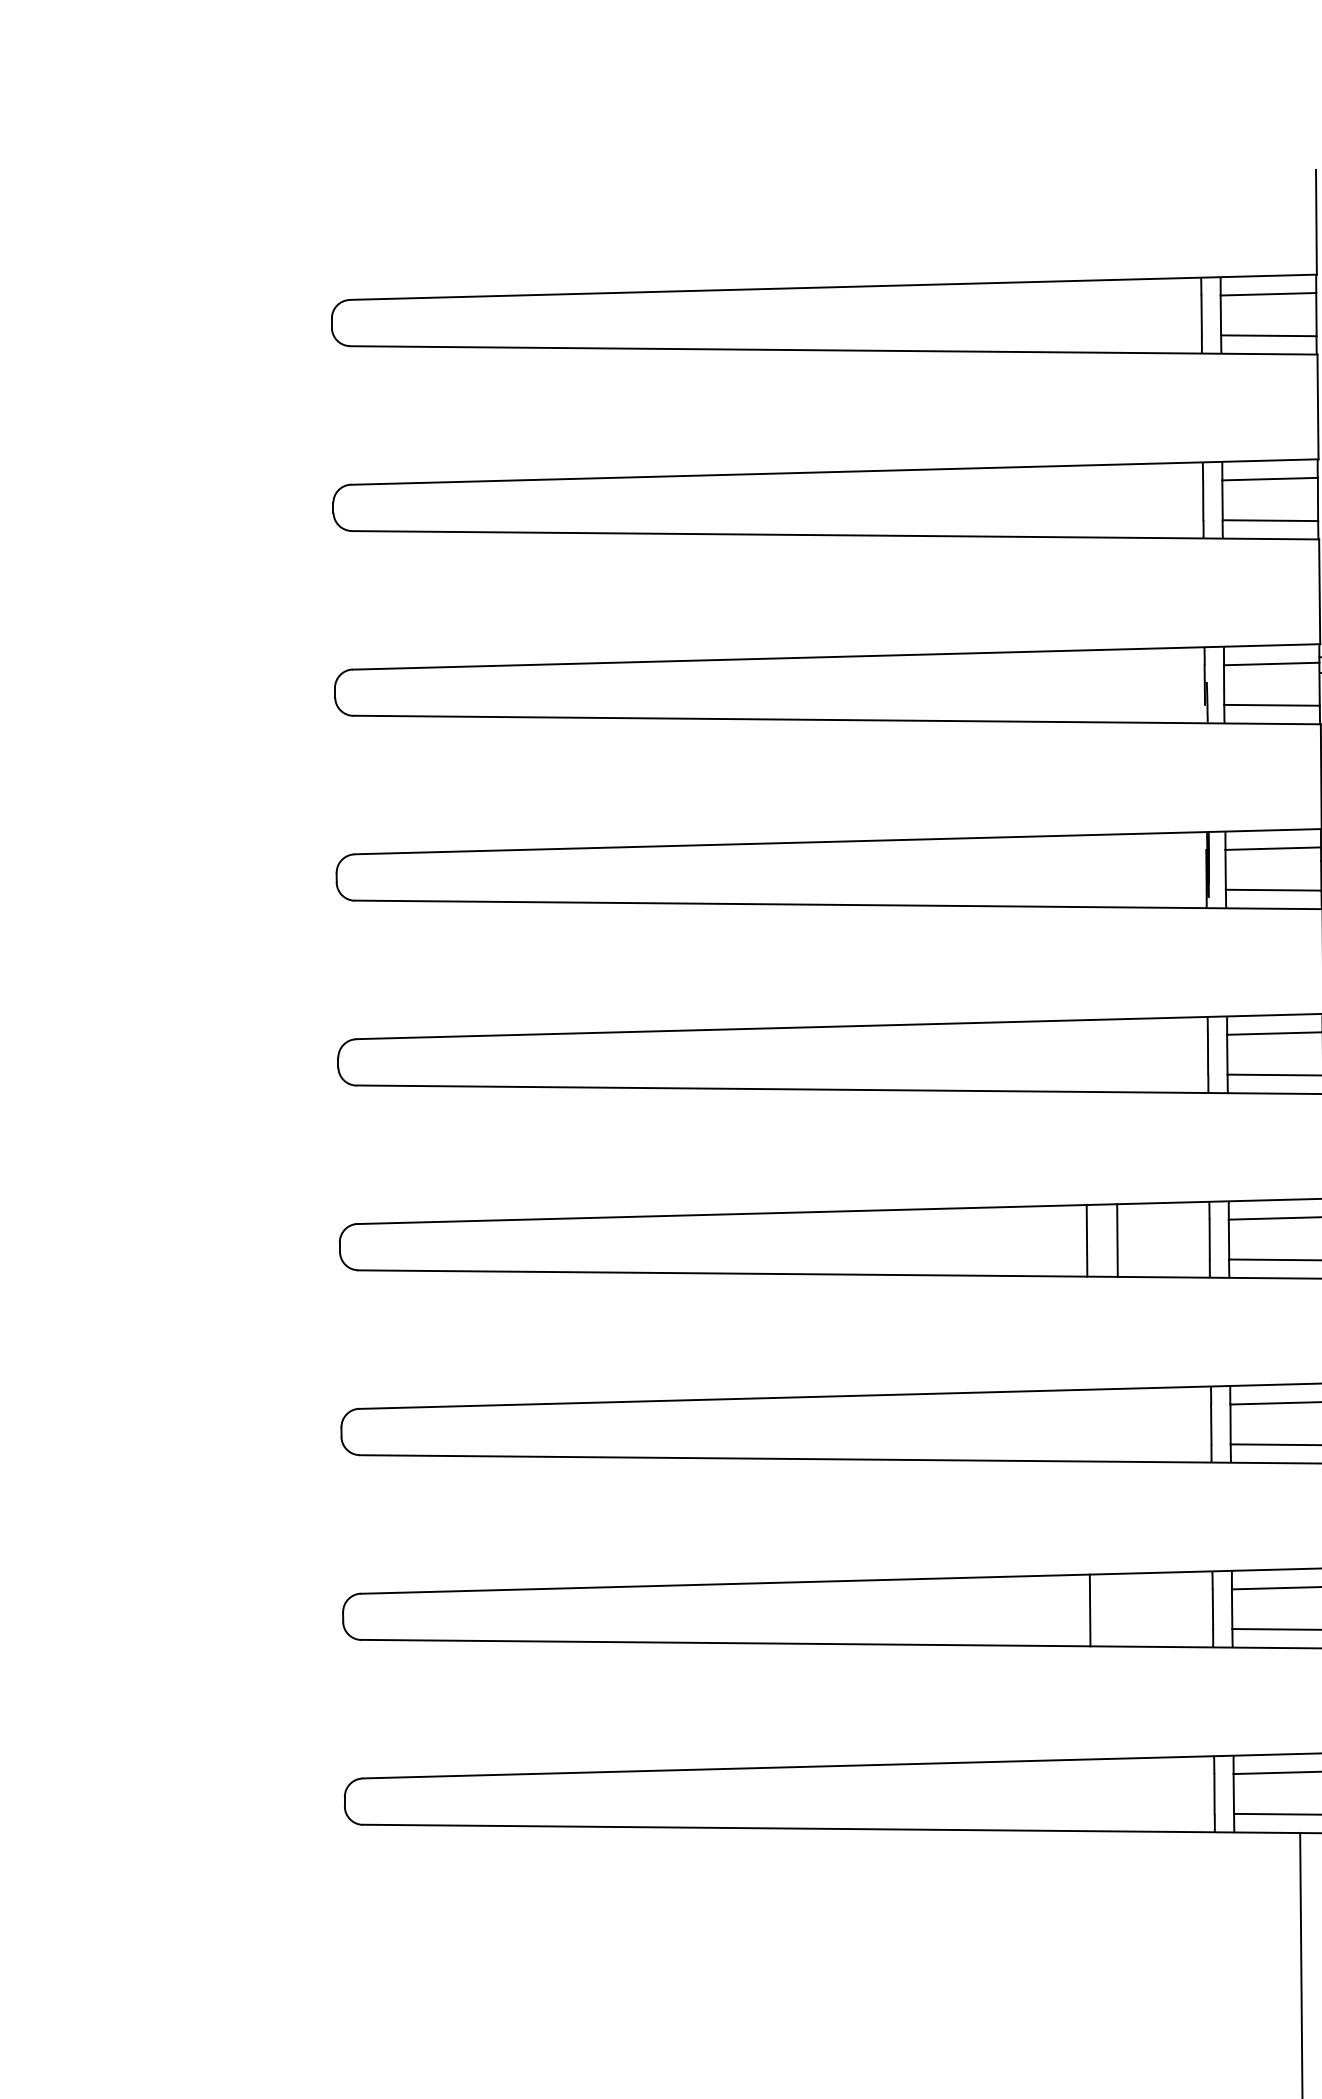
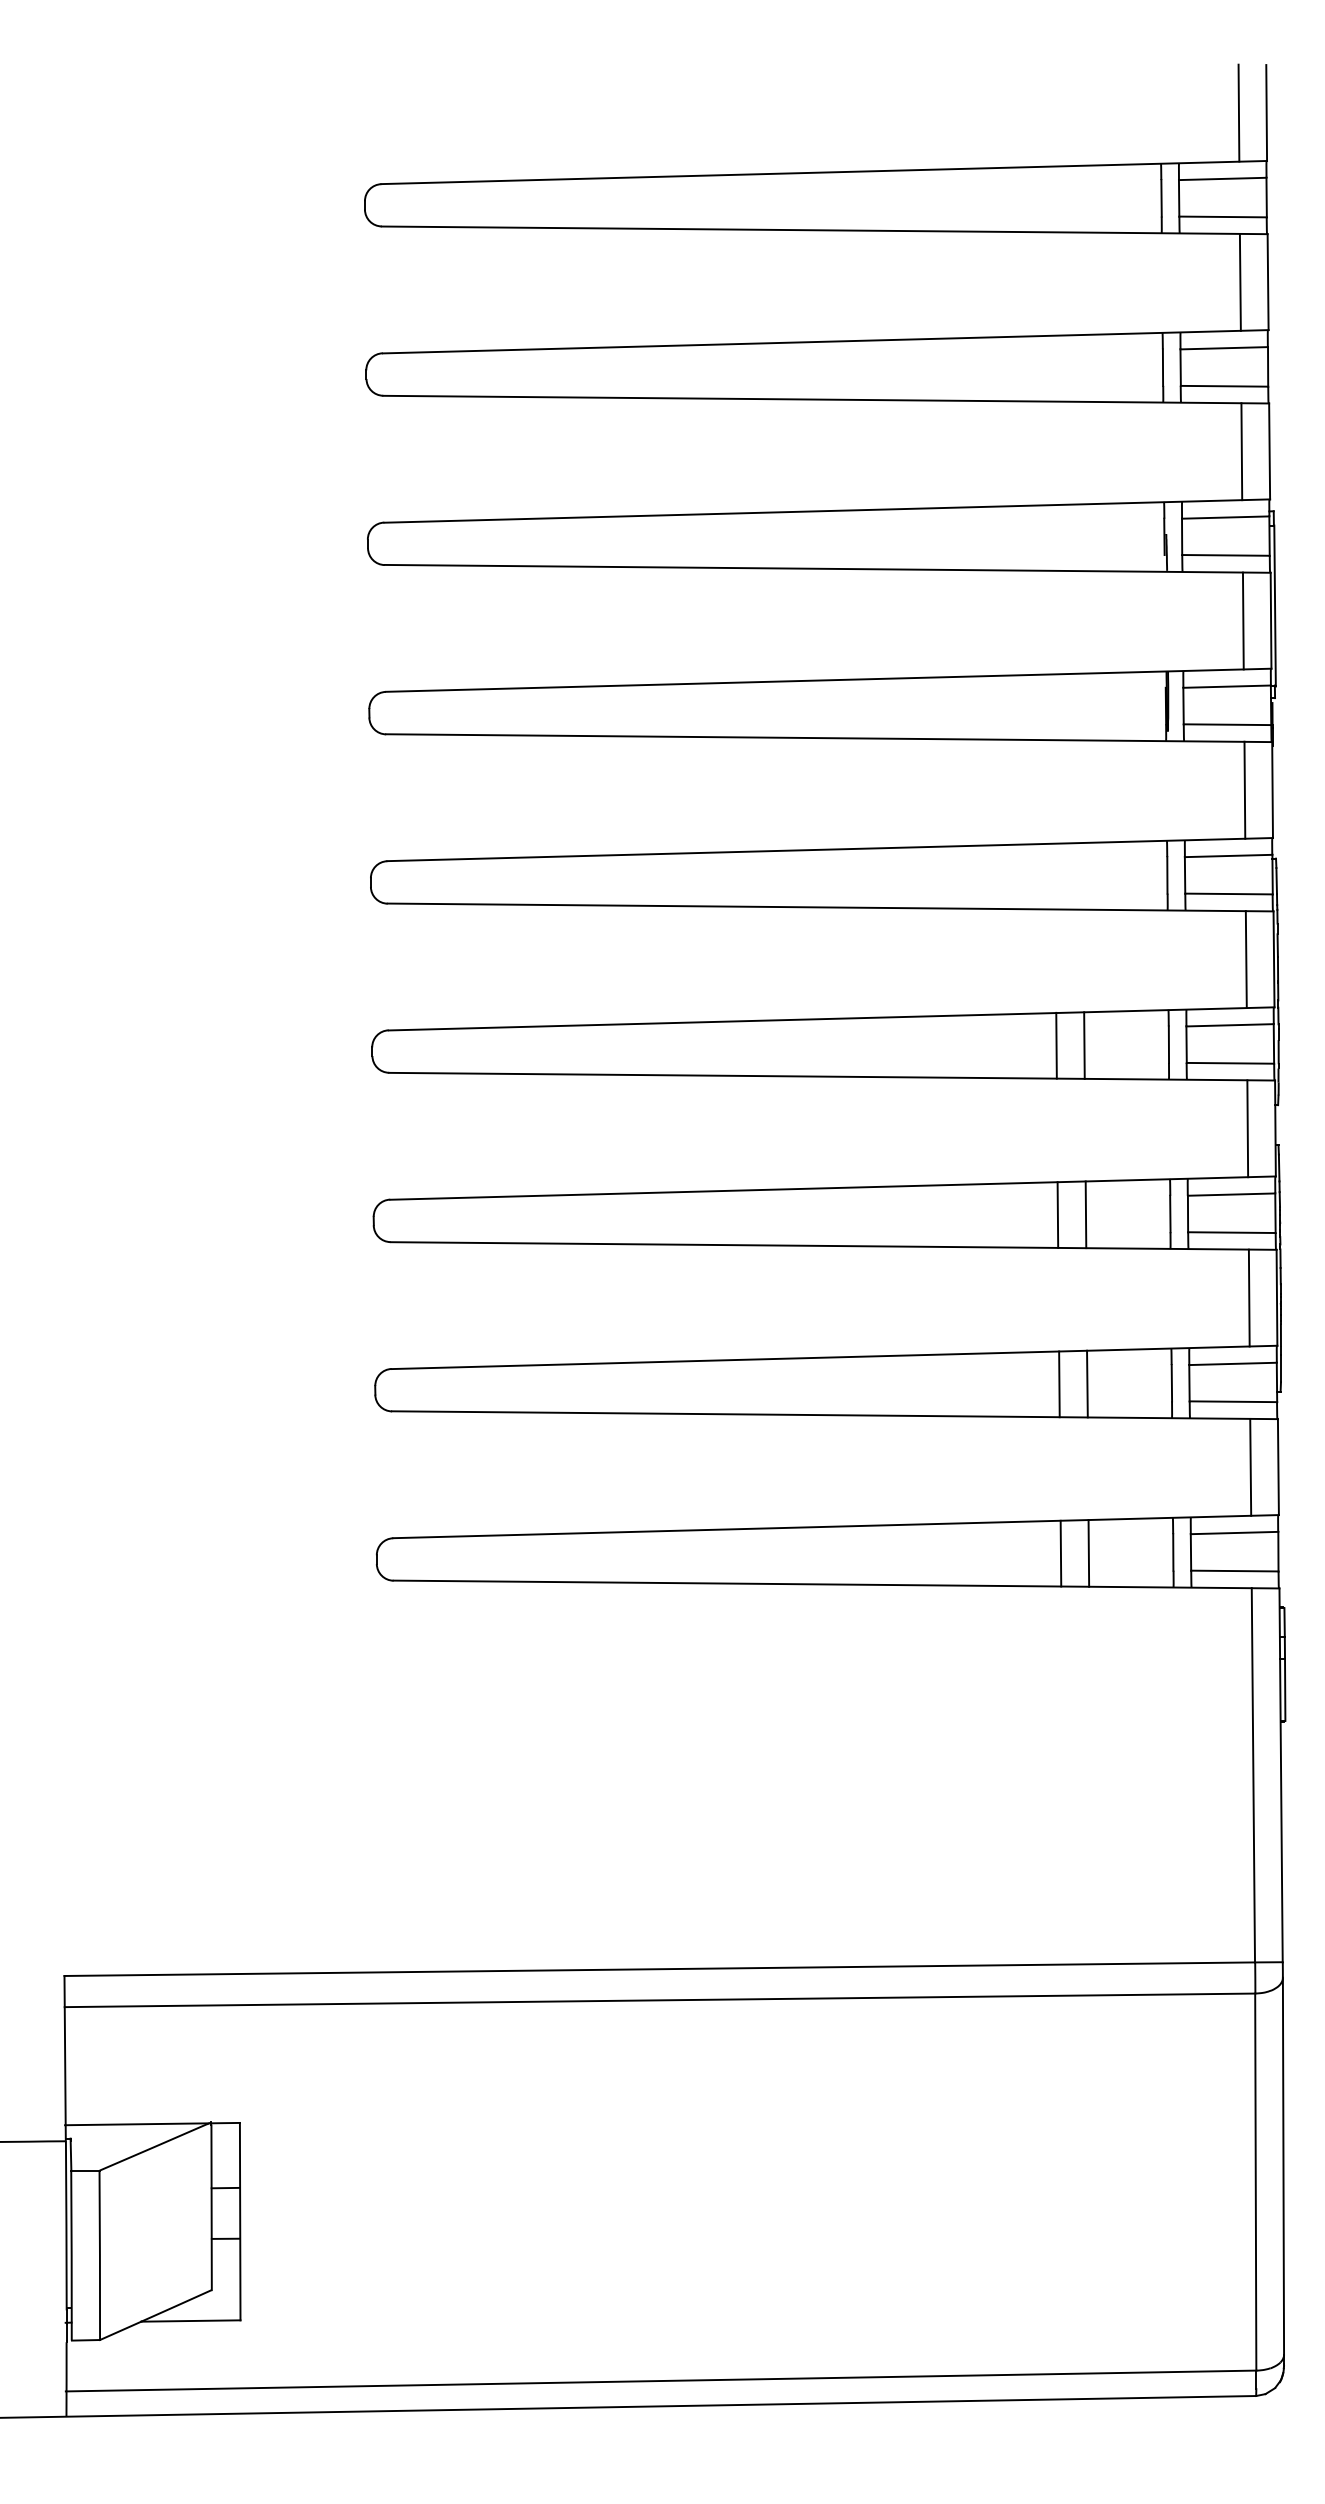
line: (1285, 221) -> (1238, 112), added
line: (1286, 406) -> (1239, 281), added
line: (1288, 591) -> (1241, 451), added
line: (1290, 776) -> (1242, 620), added
line: (1292, 960) -> (1244, 789), added
line: (1293, 1146) -> (1245, 959), added
line: (1295, 1331) -> (1247, 1128), added
line: (1088, 1424) -> (1057, 1214), added
line: (1118, 1424) -> (1085, 1214), added
line: (1296, 1515) -> (1248, 1297), added
line: (1120, 1609) -> (1087, 1383), added
line: (1298, 1700) -> (1250, 1466), added
line: (1091, 1795) -> (1060, 1553), added
line: (1121, 1795) -> (1088, 1553), added

